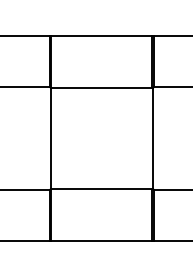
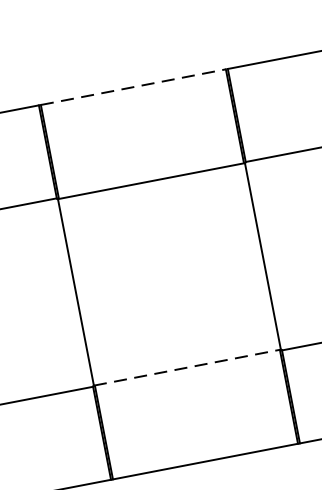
line: (101, 36) -> (132, 87), solid -> dashed
line: (102, 189) -> (188, 367), solid -> dashed

